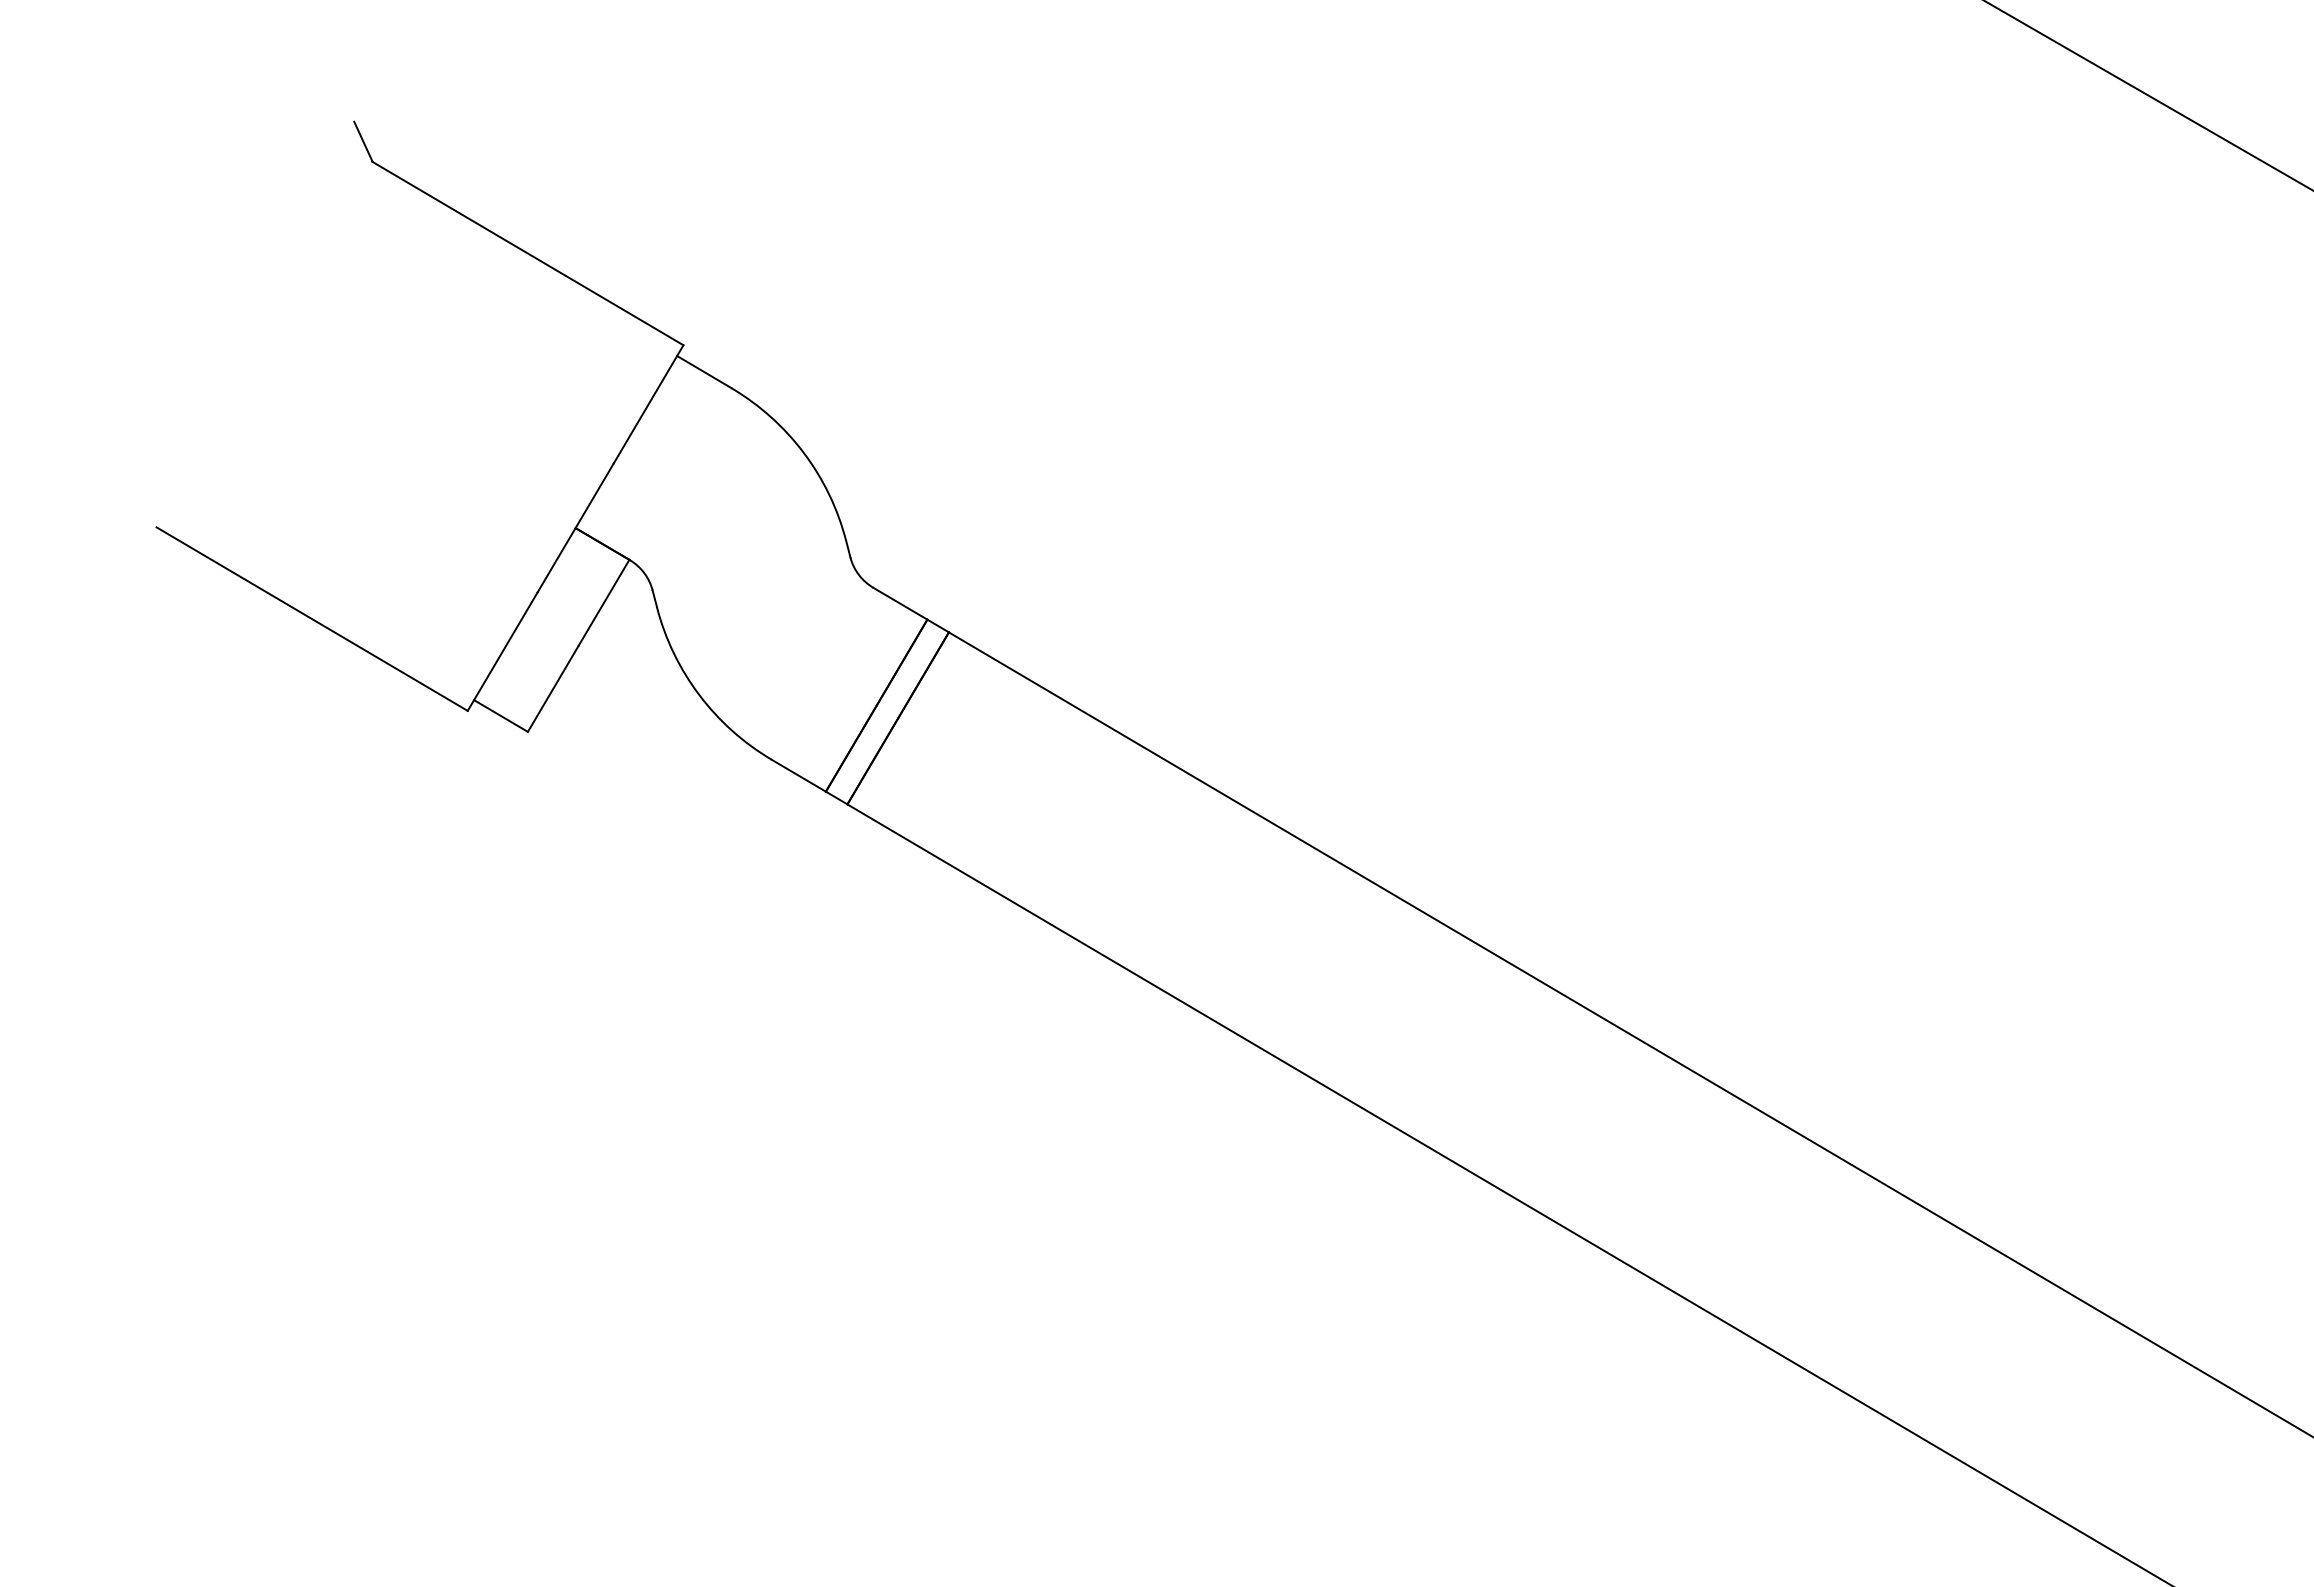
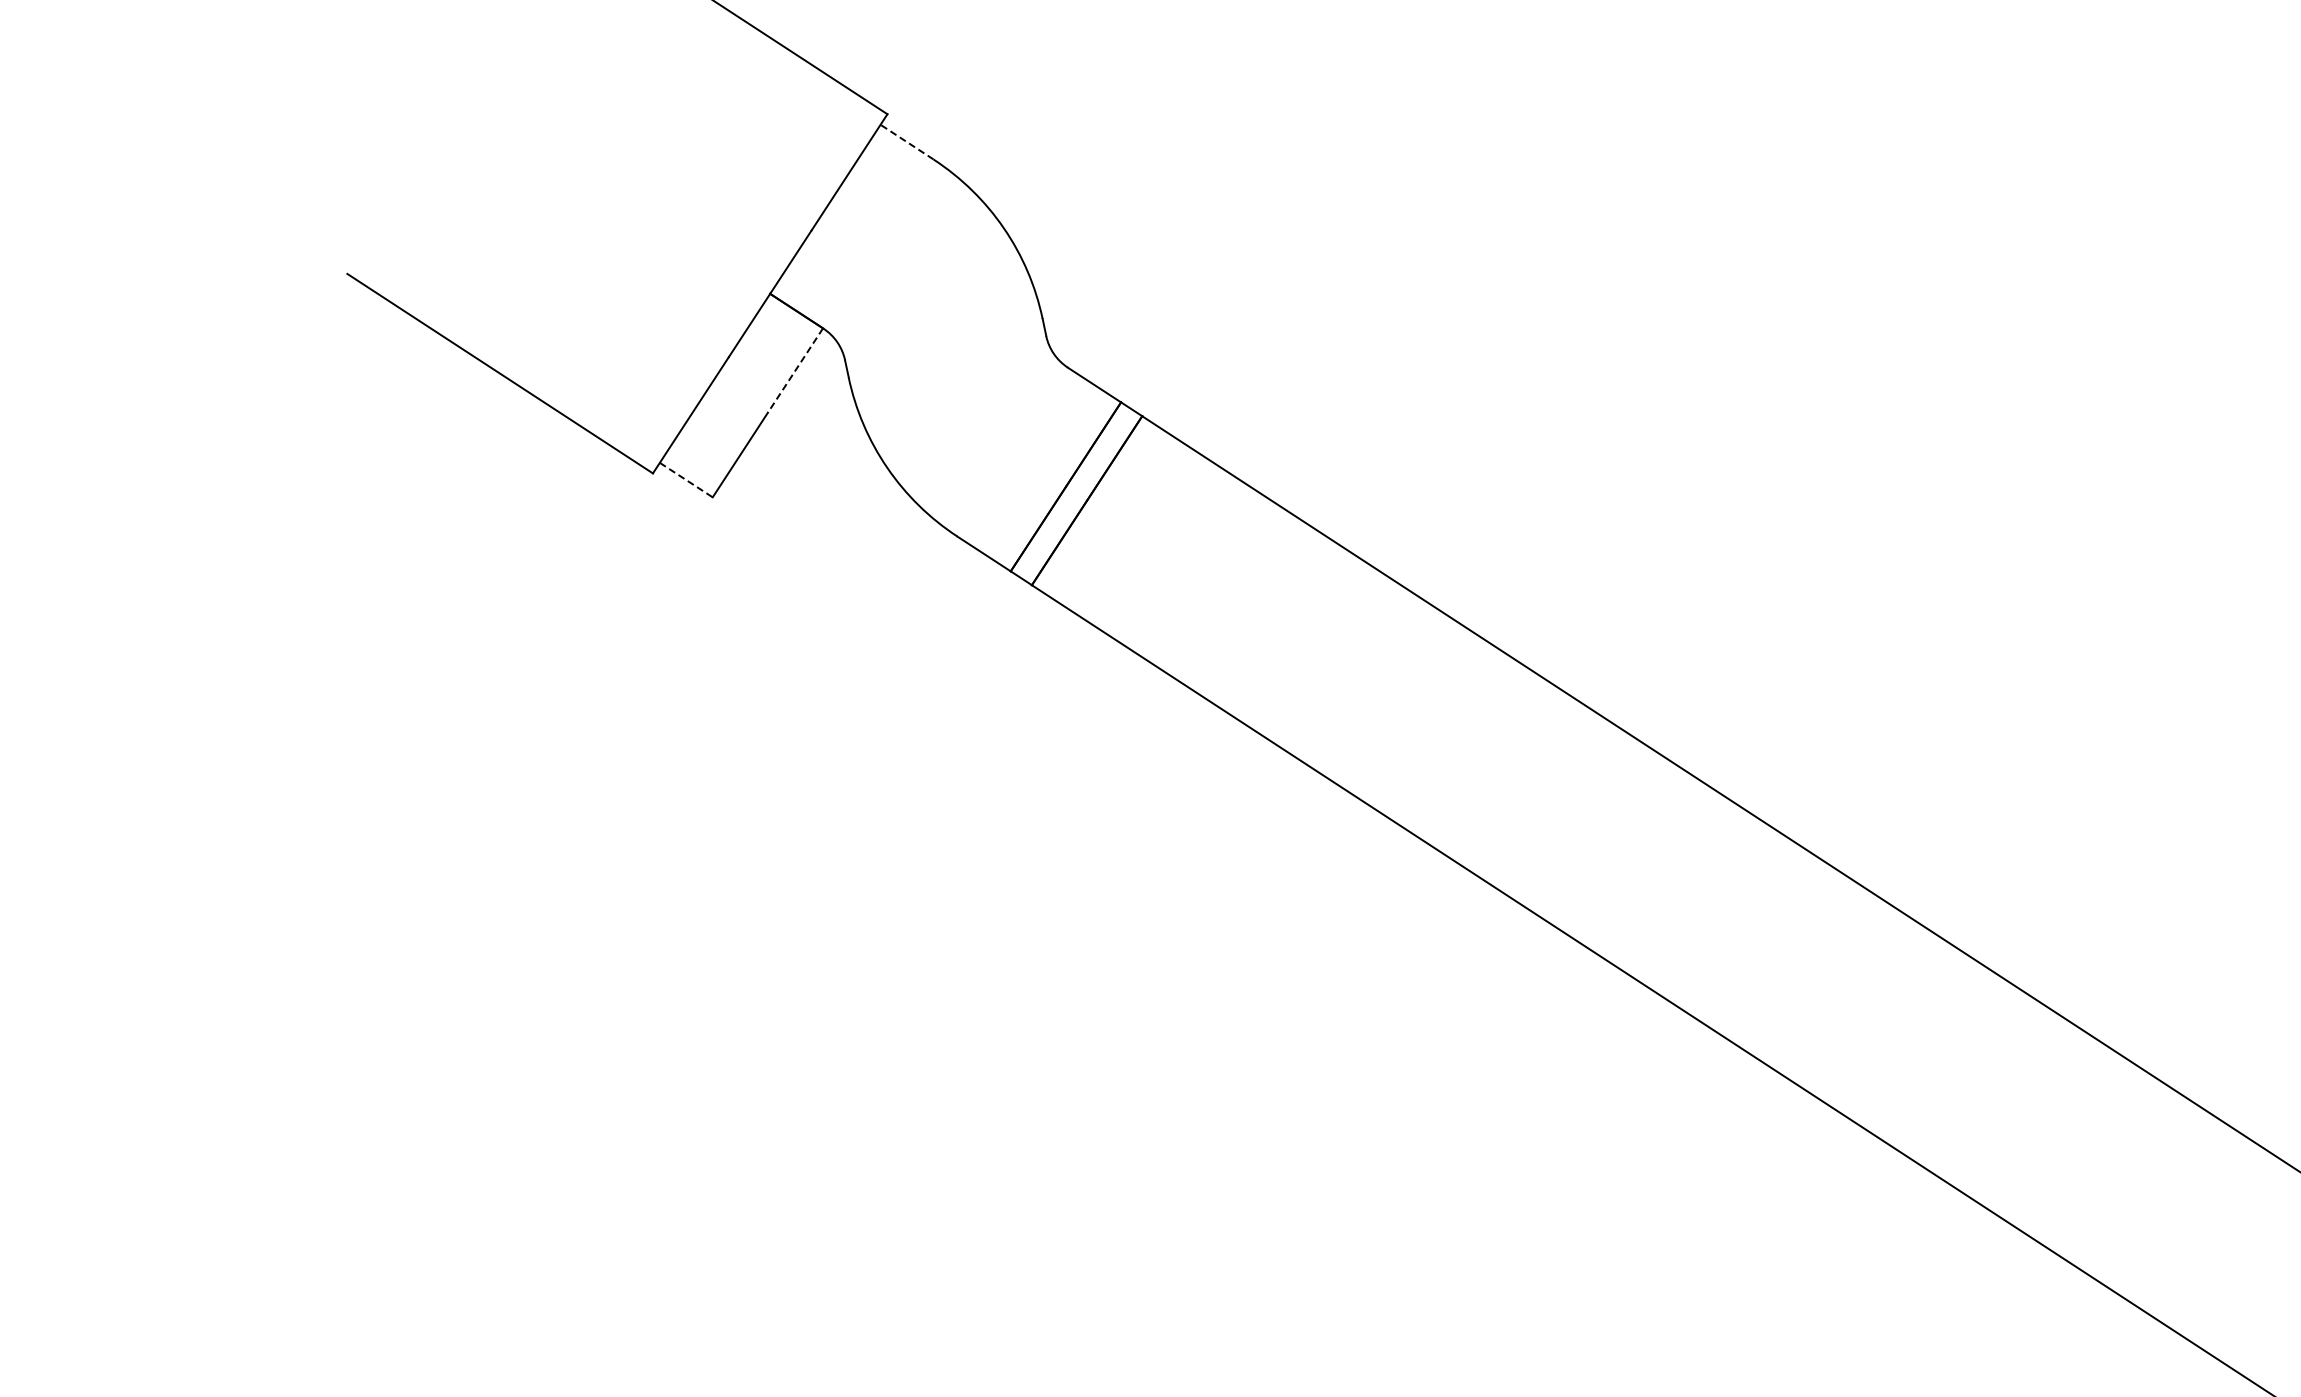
line: (703, 371) -> (906, 141), solid -> dashed
line: (604, 602) -> (795, 370), solid -> dashed
line: (501, 716) -> (686, 480), solid -> dashed

